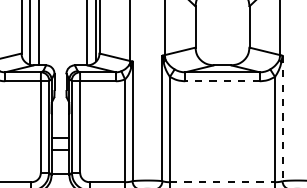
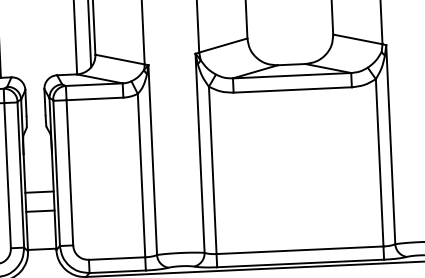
line: (221, 81) -> (291, 90), dashed -> solid
line: (282, 118) -> (390, 144), dashed -> solid
line: (222, 182) -> (300, 250), dashed -> solid

